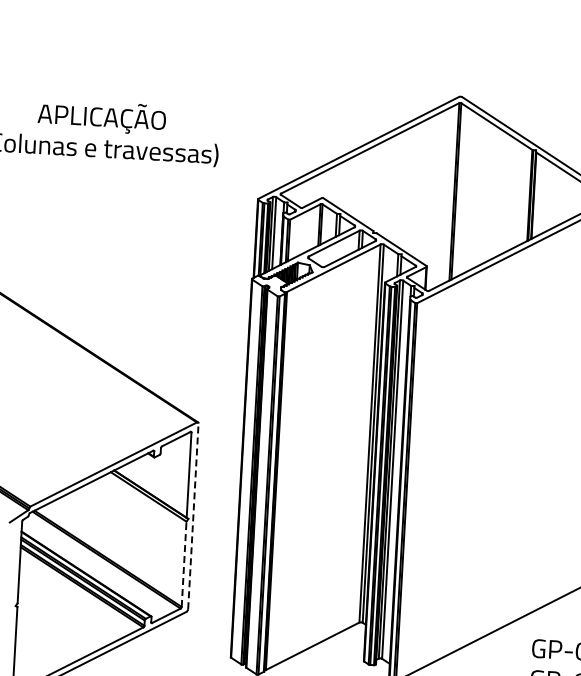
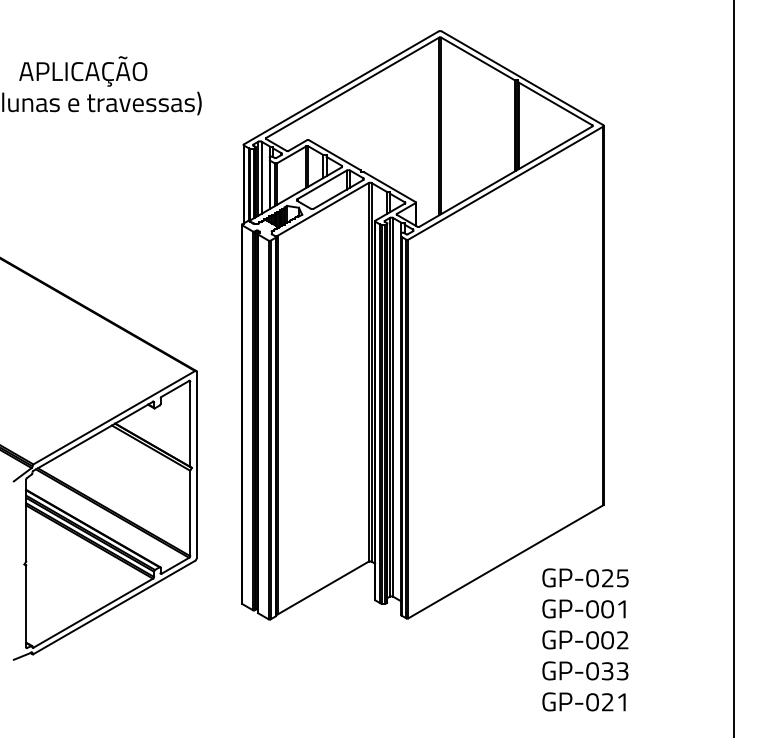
line: (193, 515) -> (196, 464), dashed -> solid
line: (184, 564) -> (190, 513), dashed -> solid

